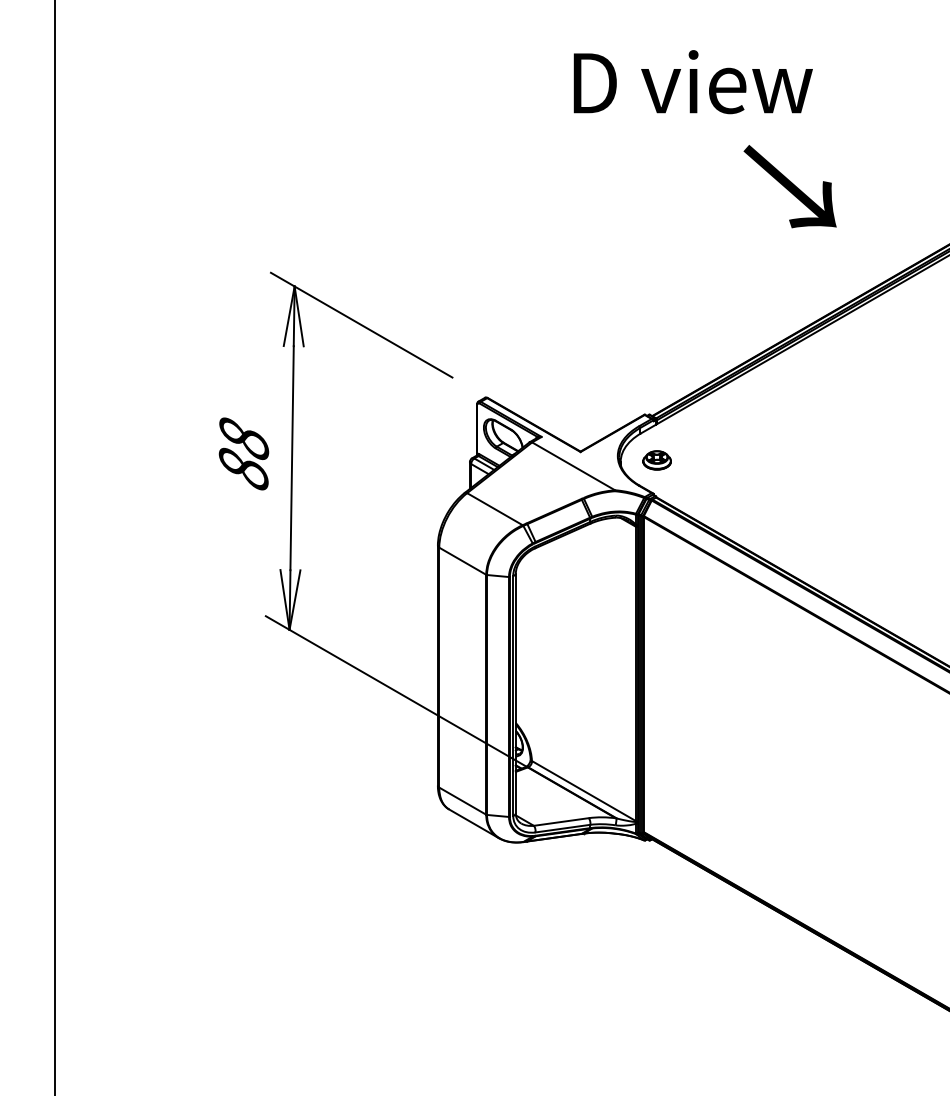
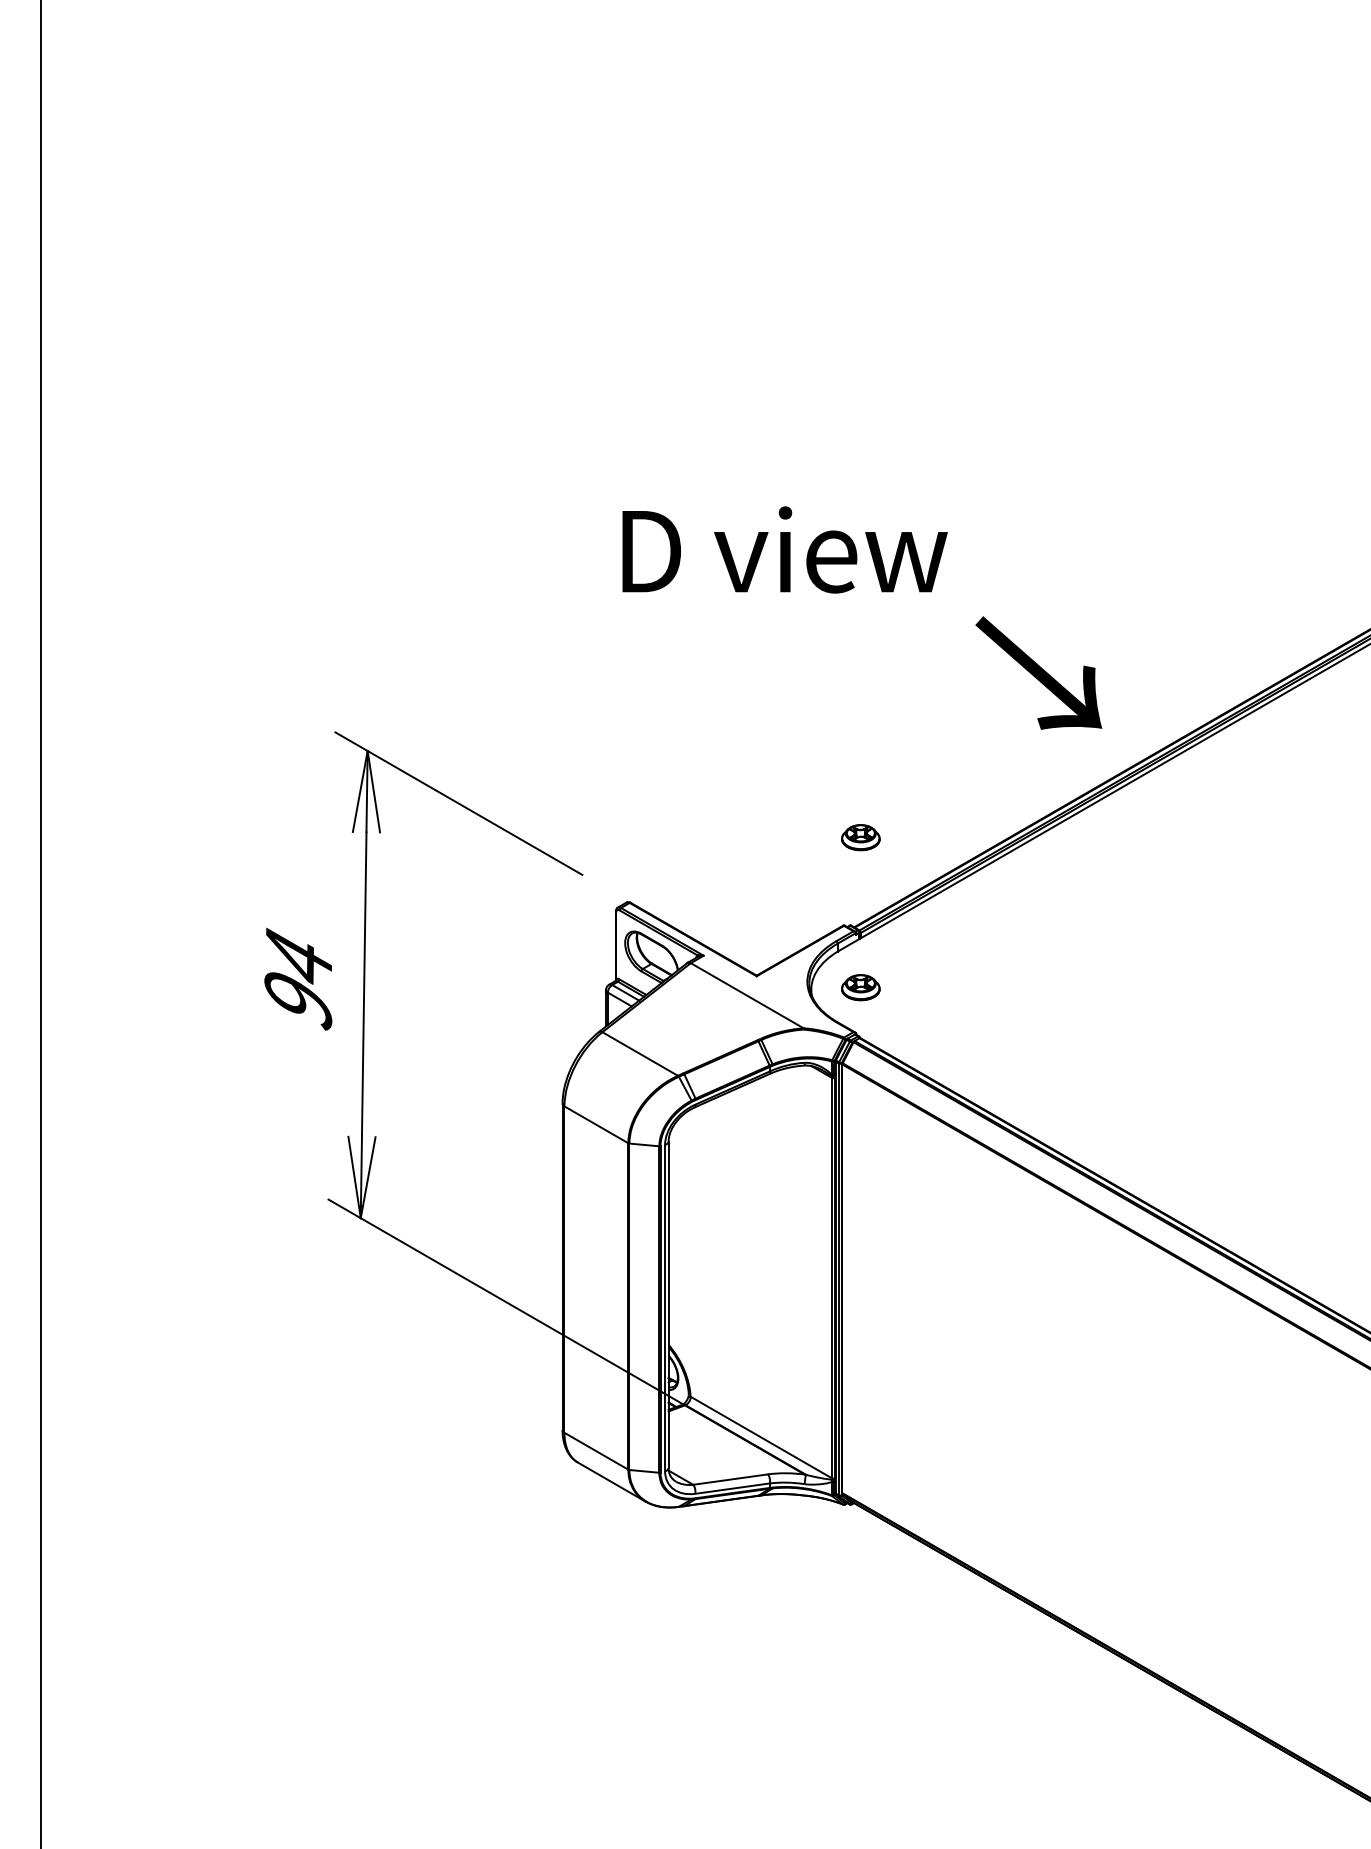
text: (692, 81) -> (784, 549), moved
text: (789, 186) -> (1038, 672), moved
part: (656, 350) -> (860, 837), added
text: (243, 453) -> (298, 978), 88 -> 94

